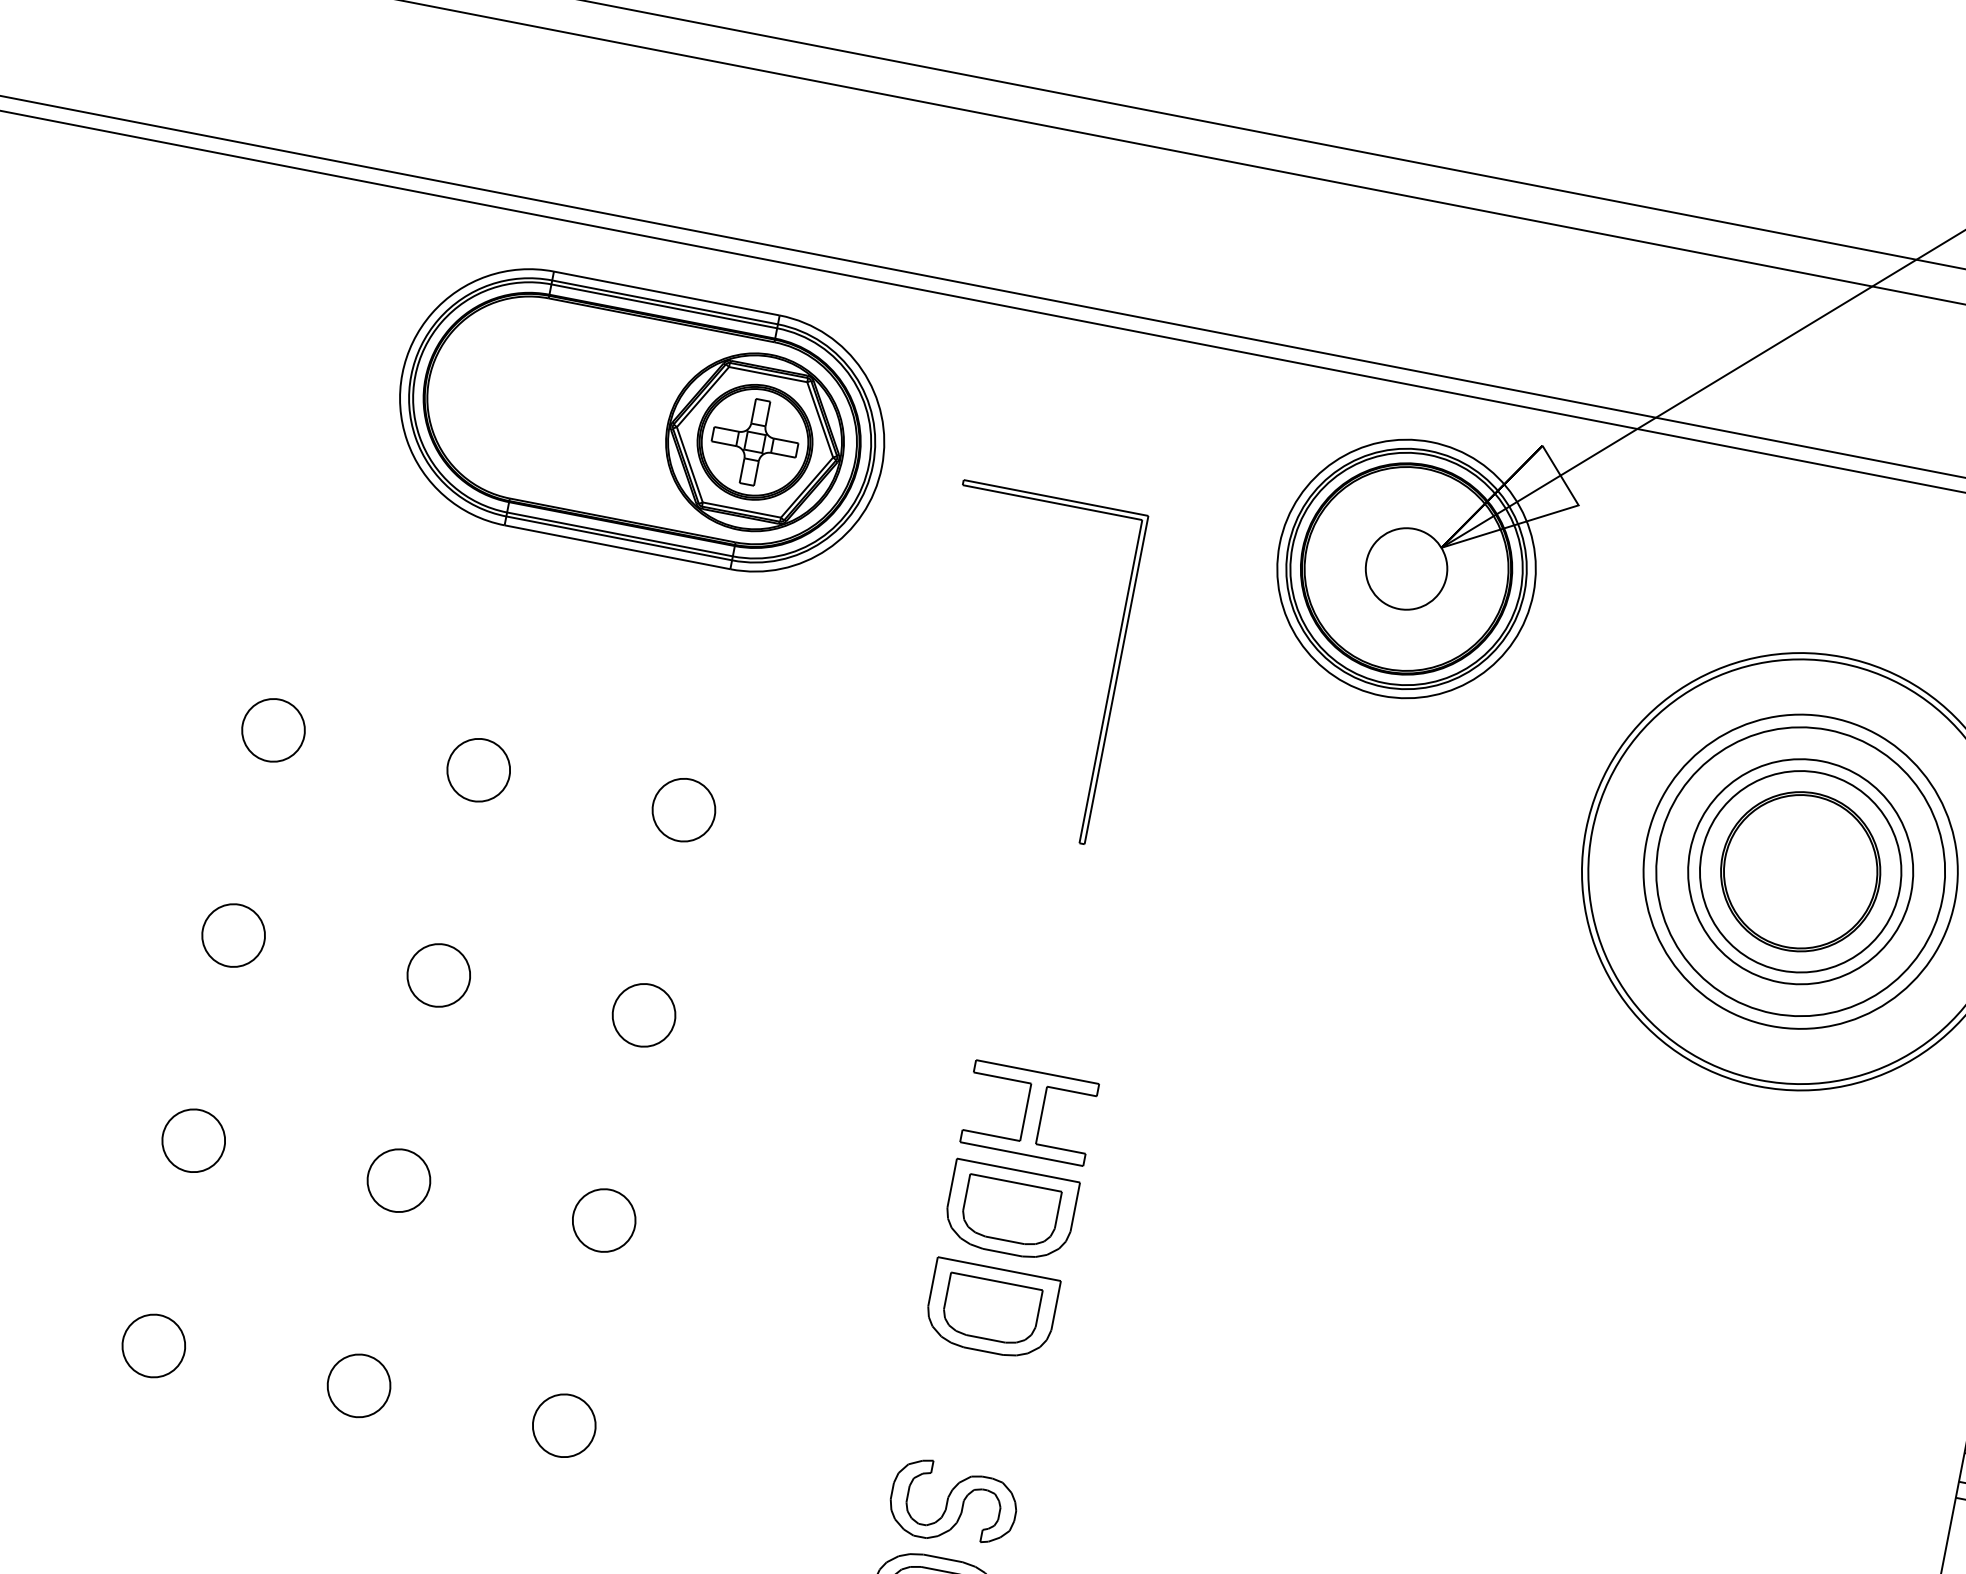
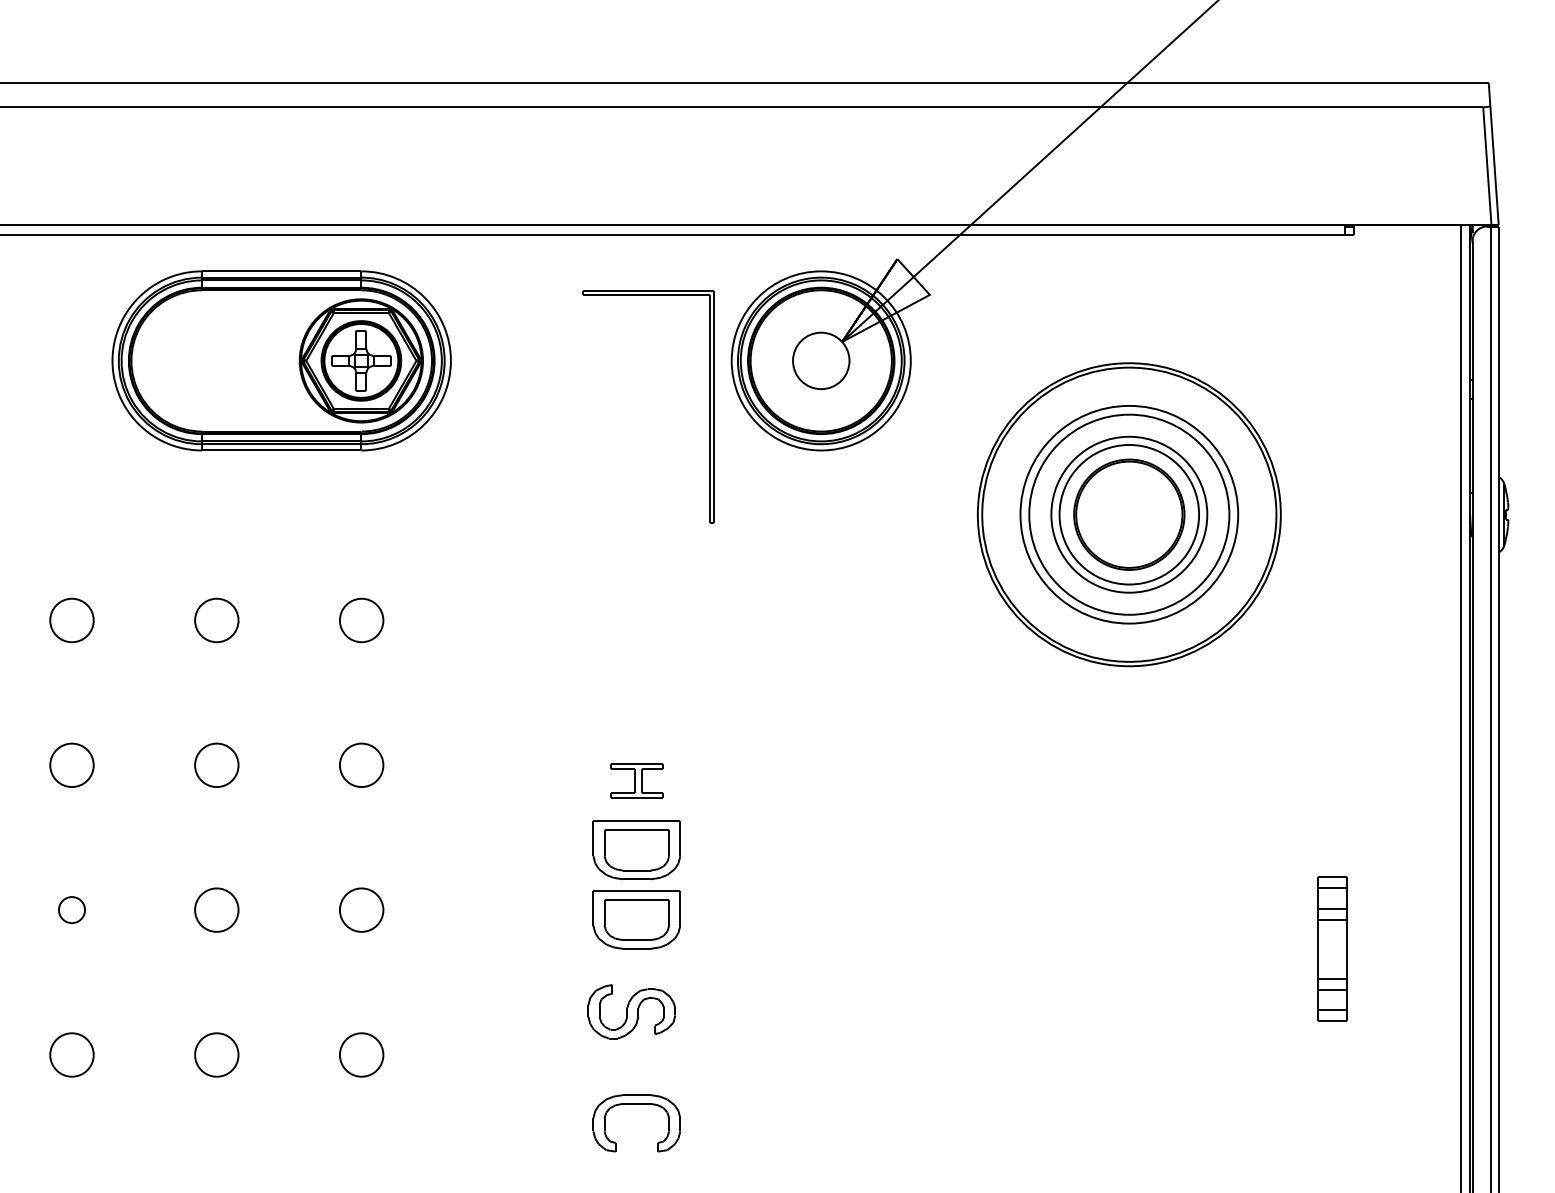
part: (1110, 678) -> (709, 406), moved
part: (1029, 1112) -> (636, 780), size x0.6
part: (193, 1139) -> (71, 909), size x0.6
part: (953, 1503) -> (631, 1011), moved

